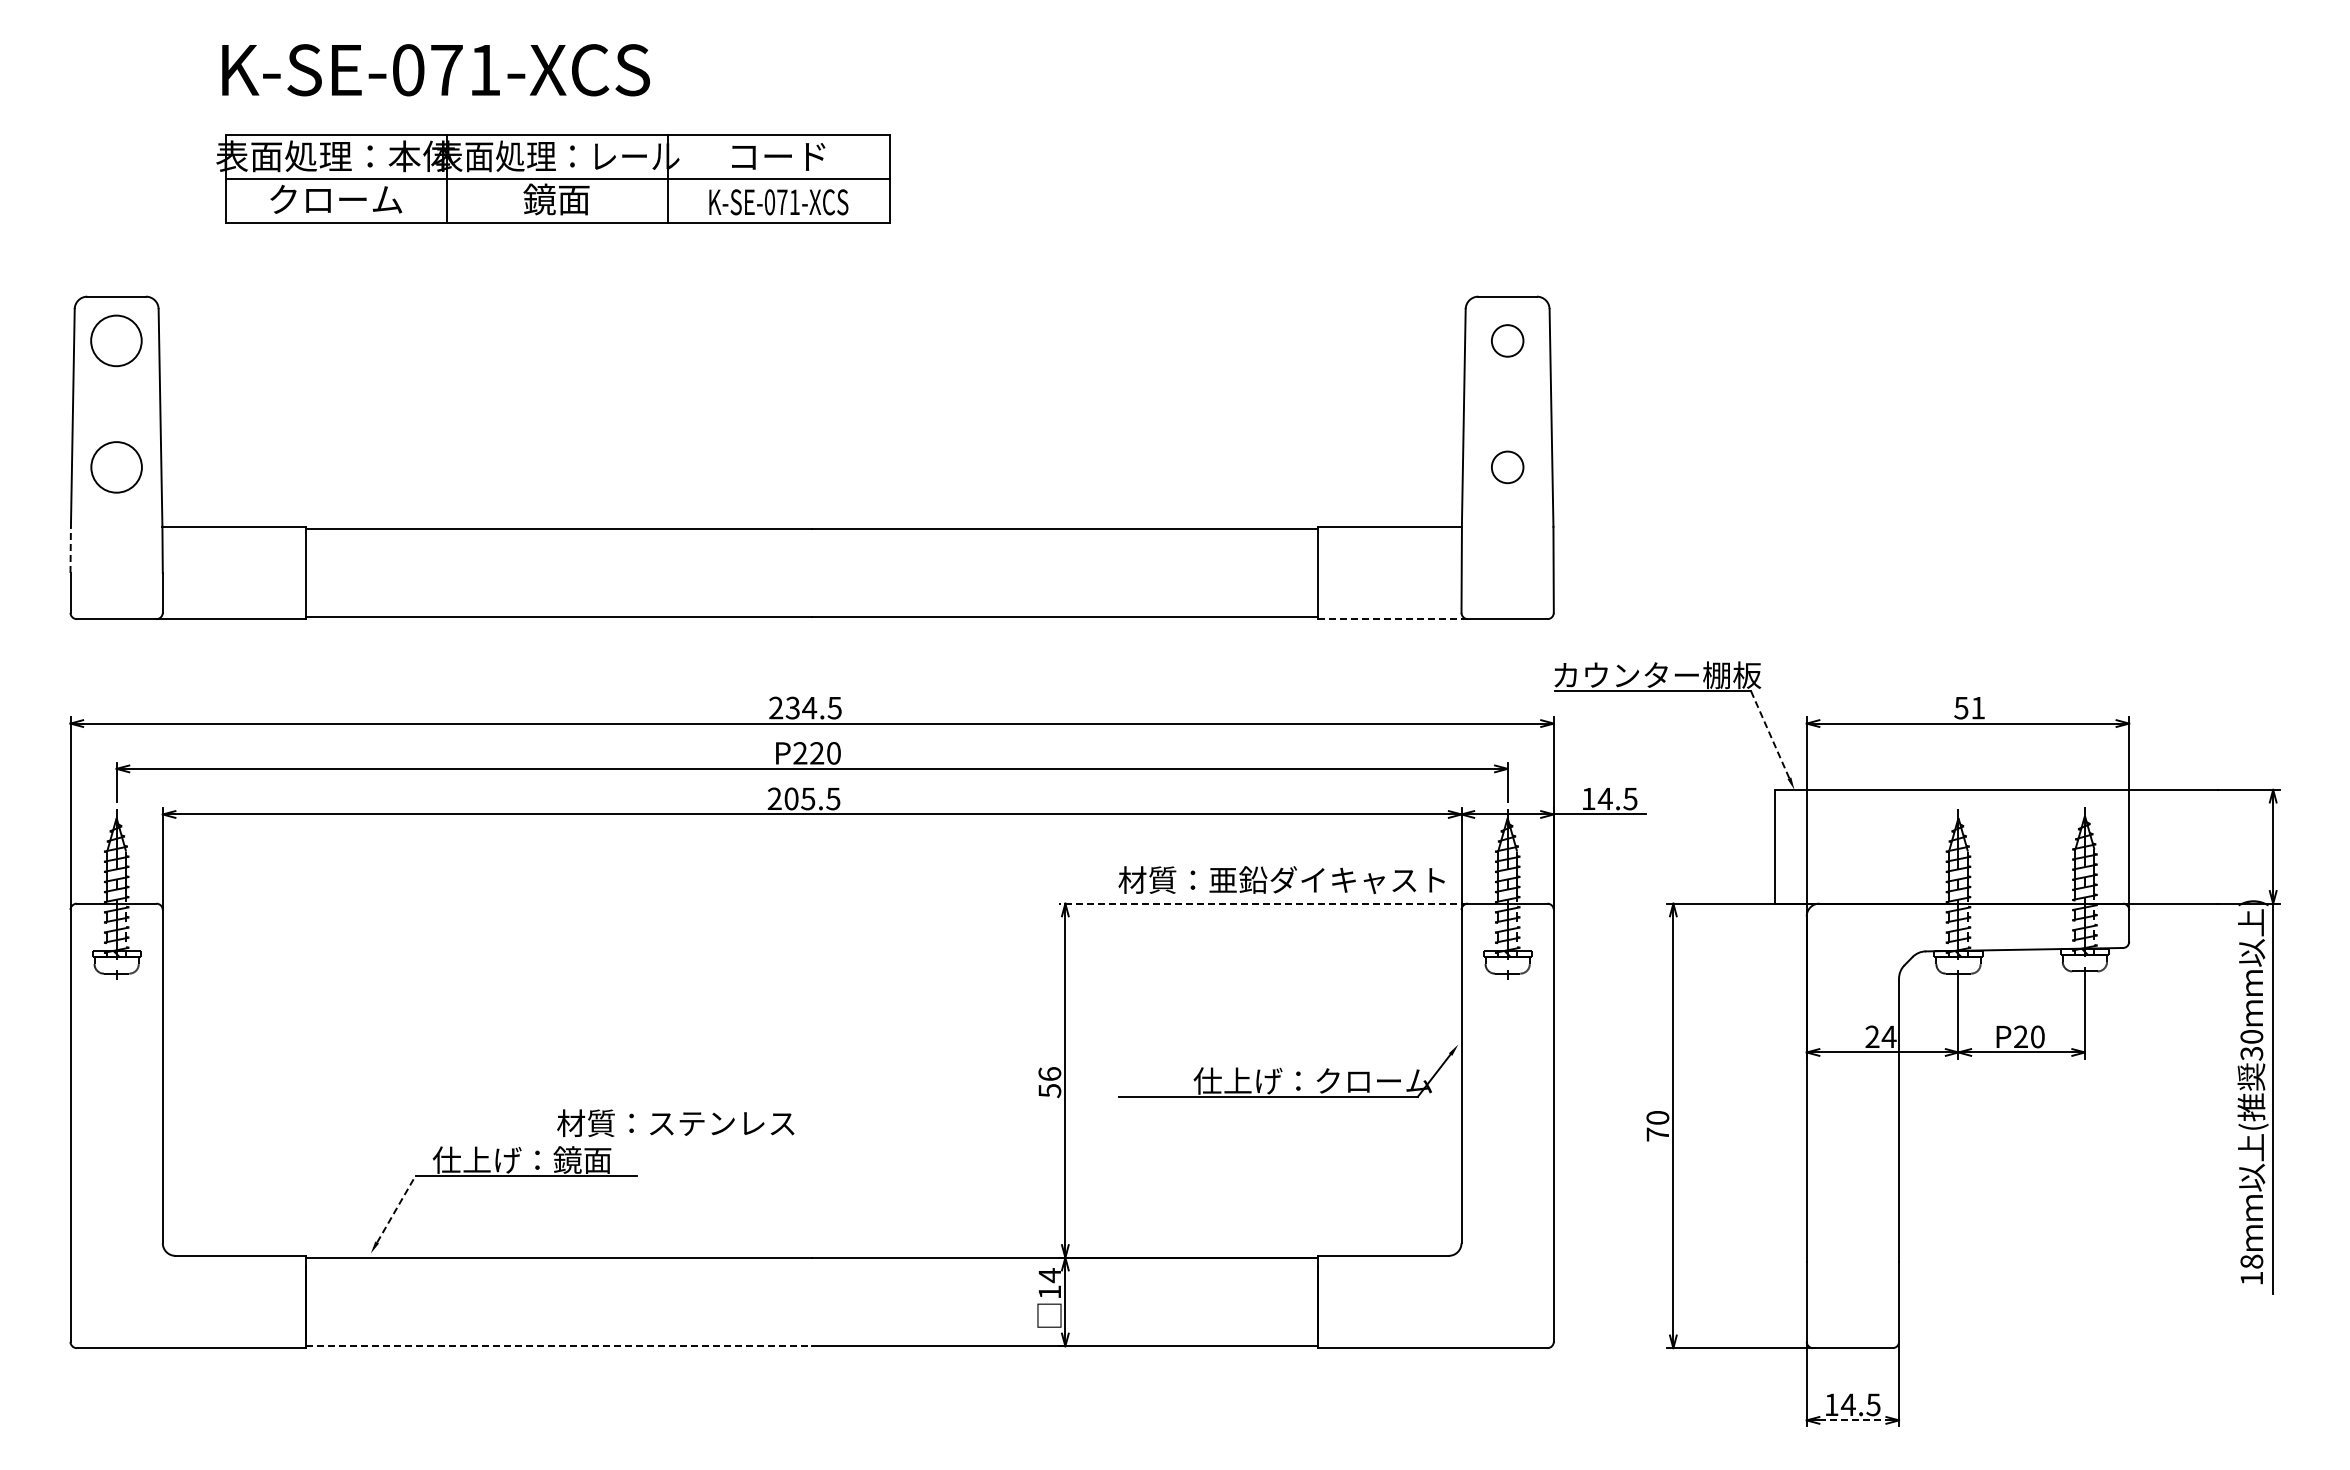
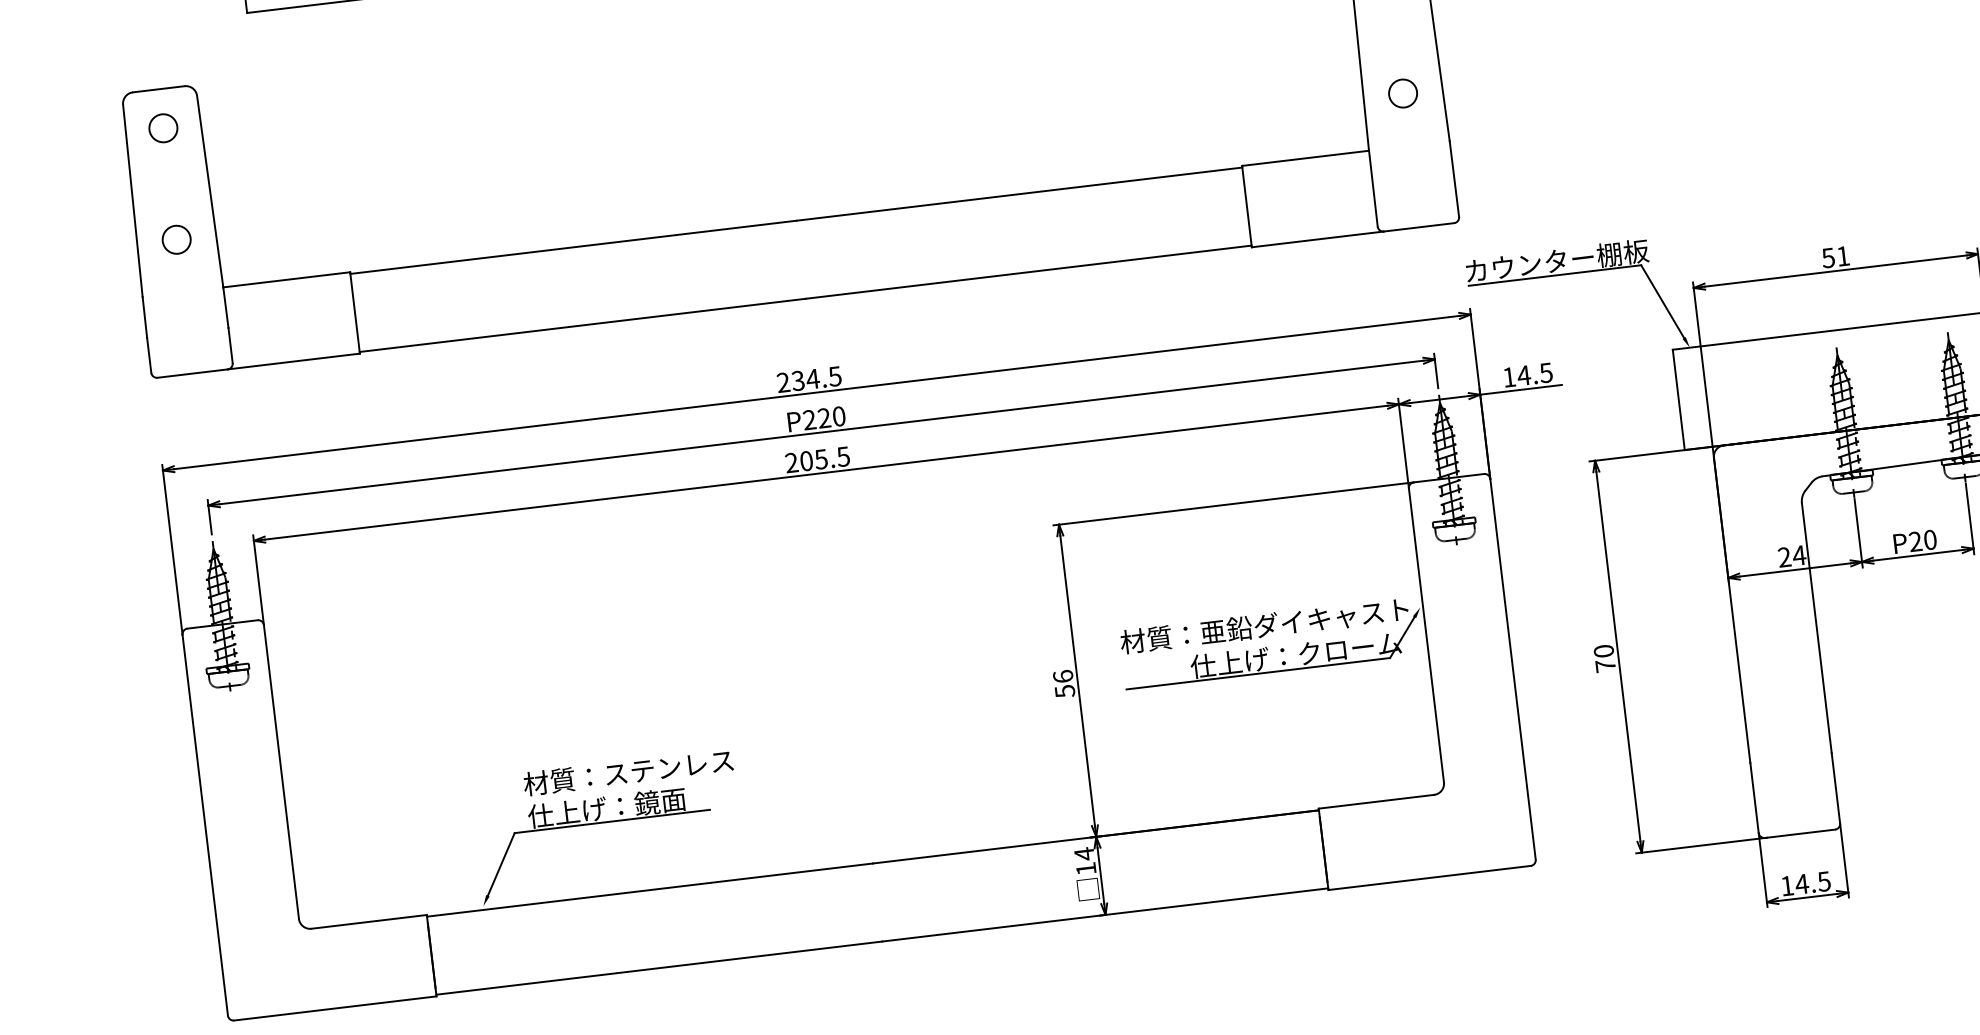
circle: (116, 340) -> (163, 127), size x0.62
circle: (116, 467) -> (176, 239), size x0.62
line: (70, 549) -> (144, 317), dashed -> solid
line: (1392, 619) -> (1317, 239), dashed -> solid
line: (1770, 734) -> (1662, 301), dashed -> solid
text: (1281, 879) -> (1264, 625), moved
line: (1262, 903) -> (1232, 503), dashed -> solid
text: (675, 1122) -> (628, 771), moved
line: (396, 1208) -> (501, 863), dashed -> solid
line: (559, 1346) -> (659, 968), dashed -> solid
line: (1852, 1420) -> (1807, 897), dashed -> solid

